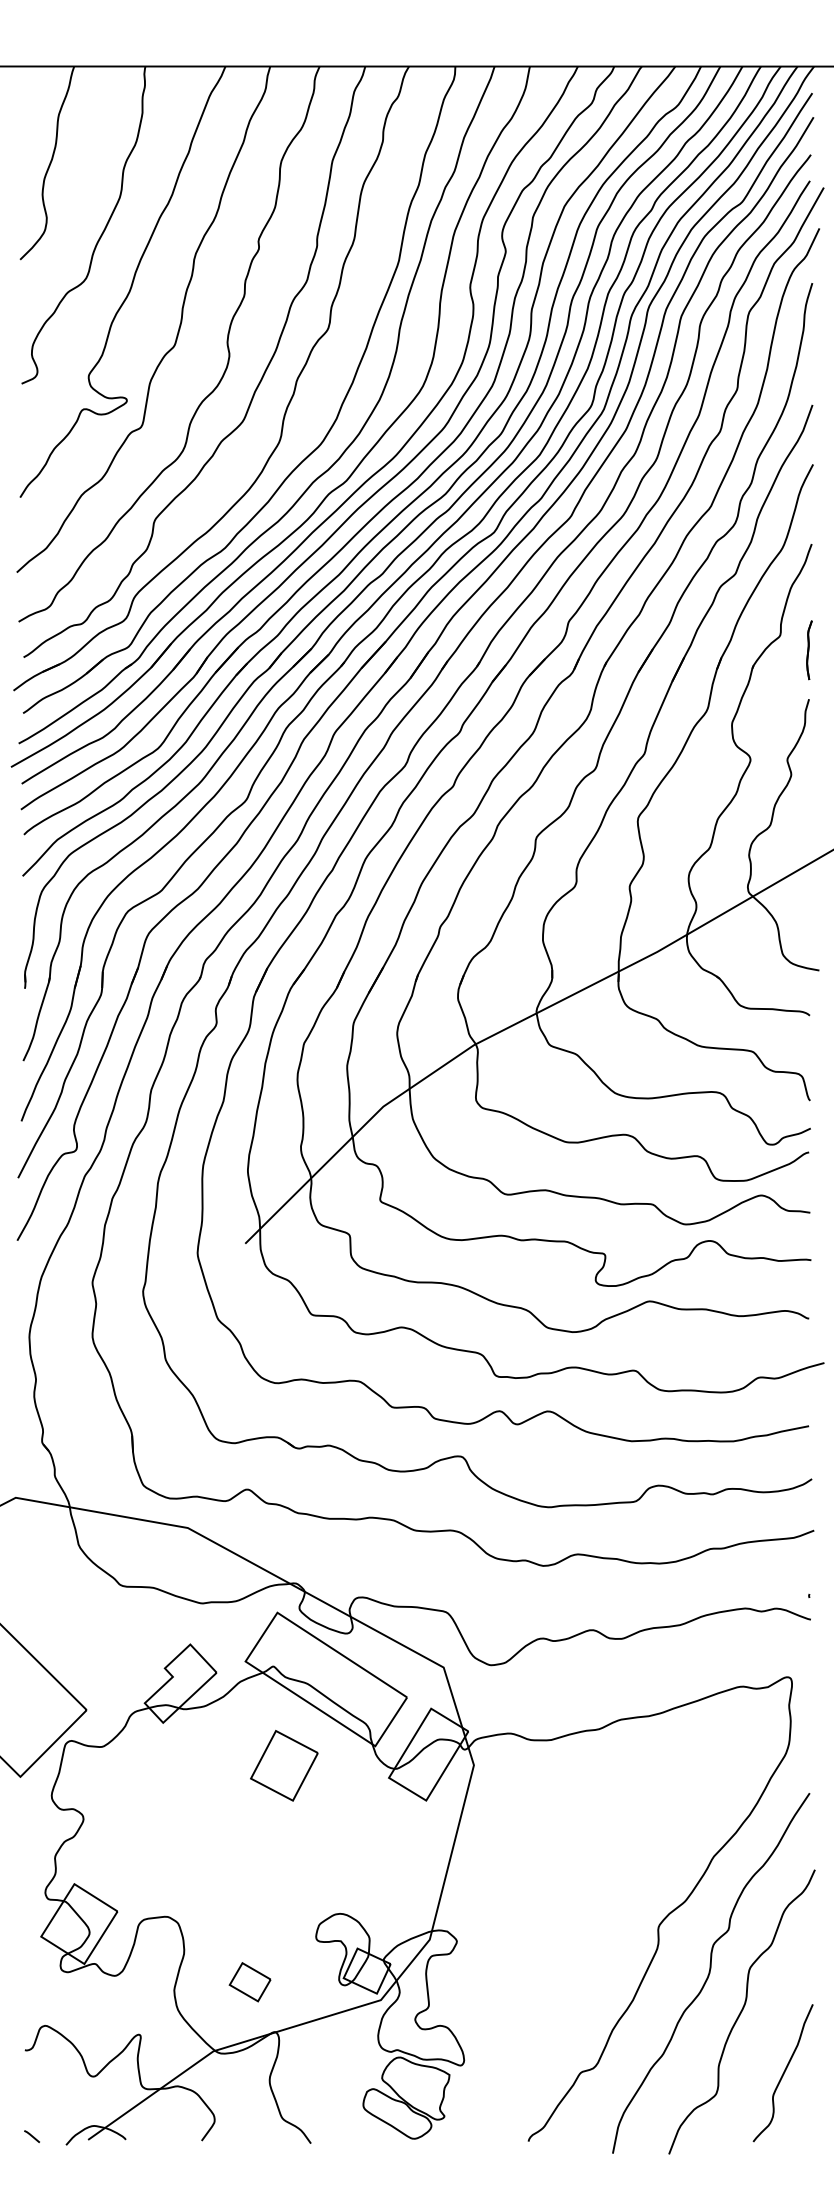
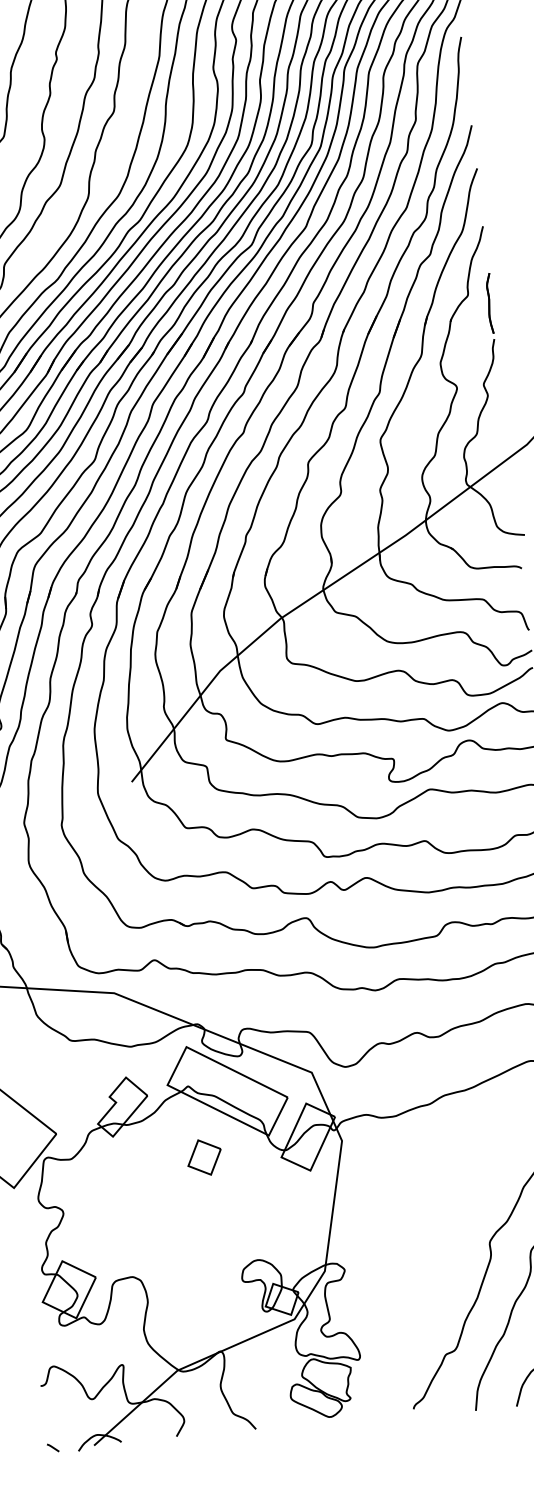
part: (809, 650) -> (490, 303), size x1.4
part: (284, 1765) -> (204, 1157), size x0.7
part: (249, 1982) -> (197, 1317), removed

